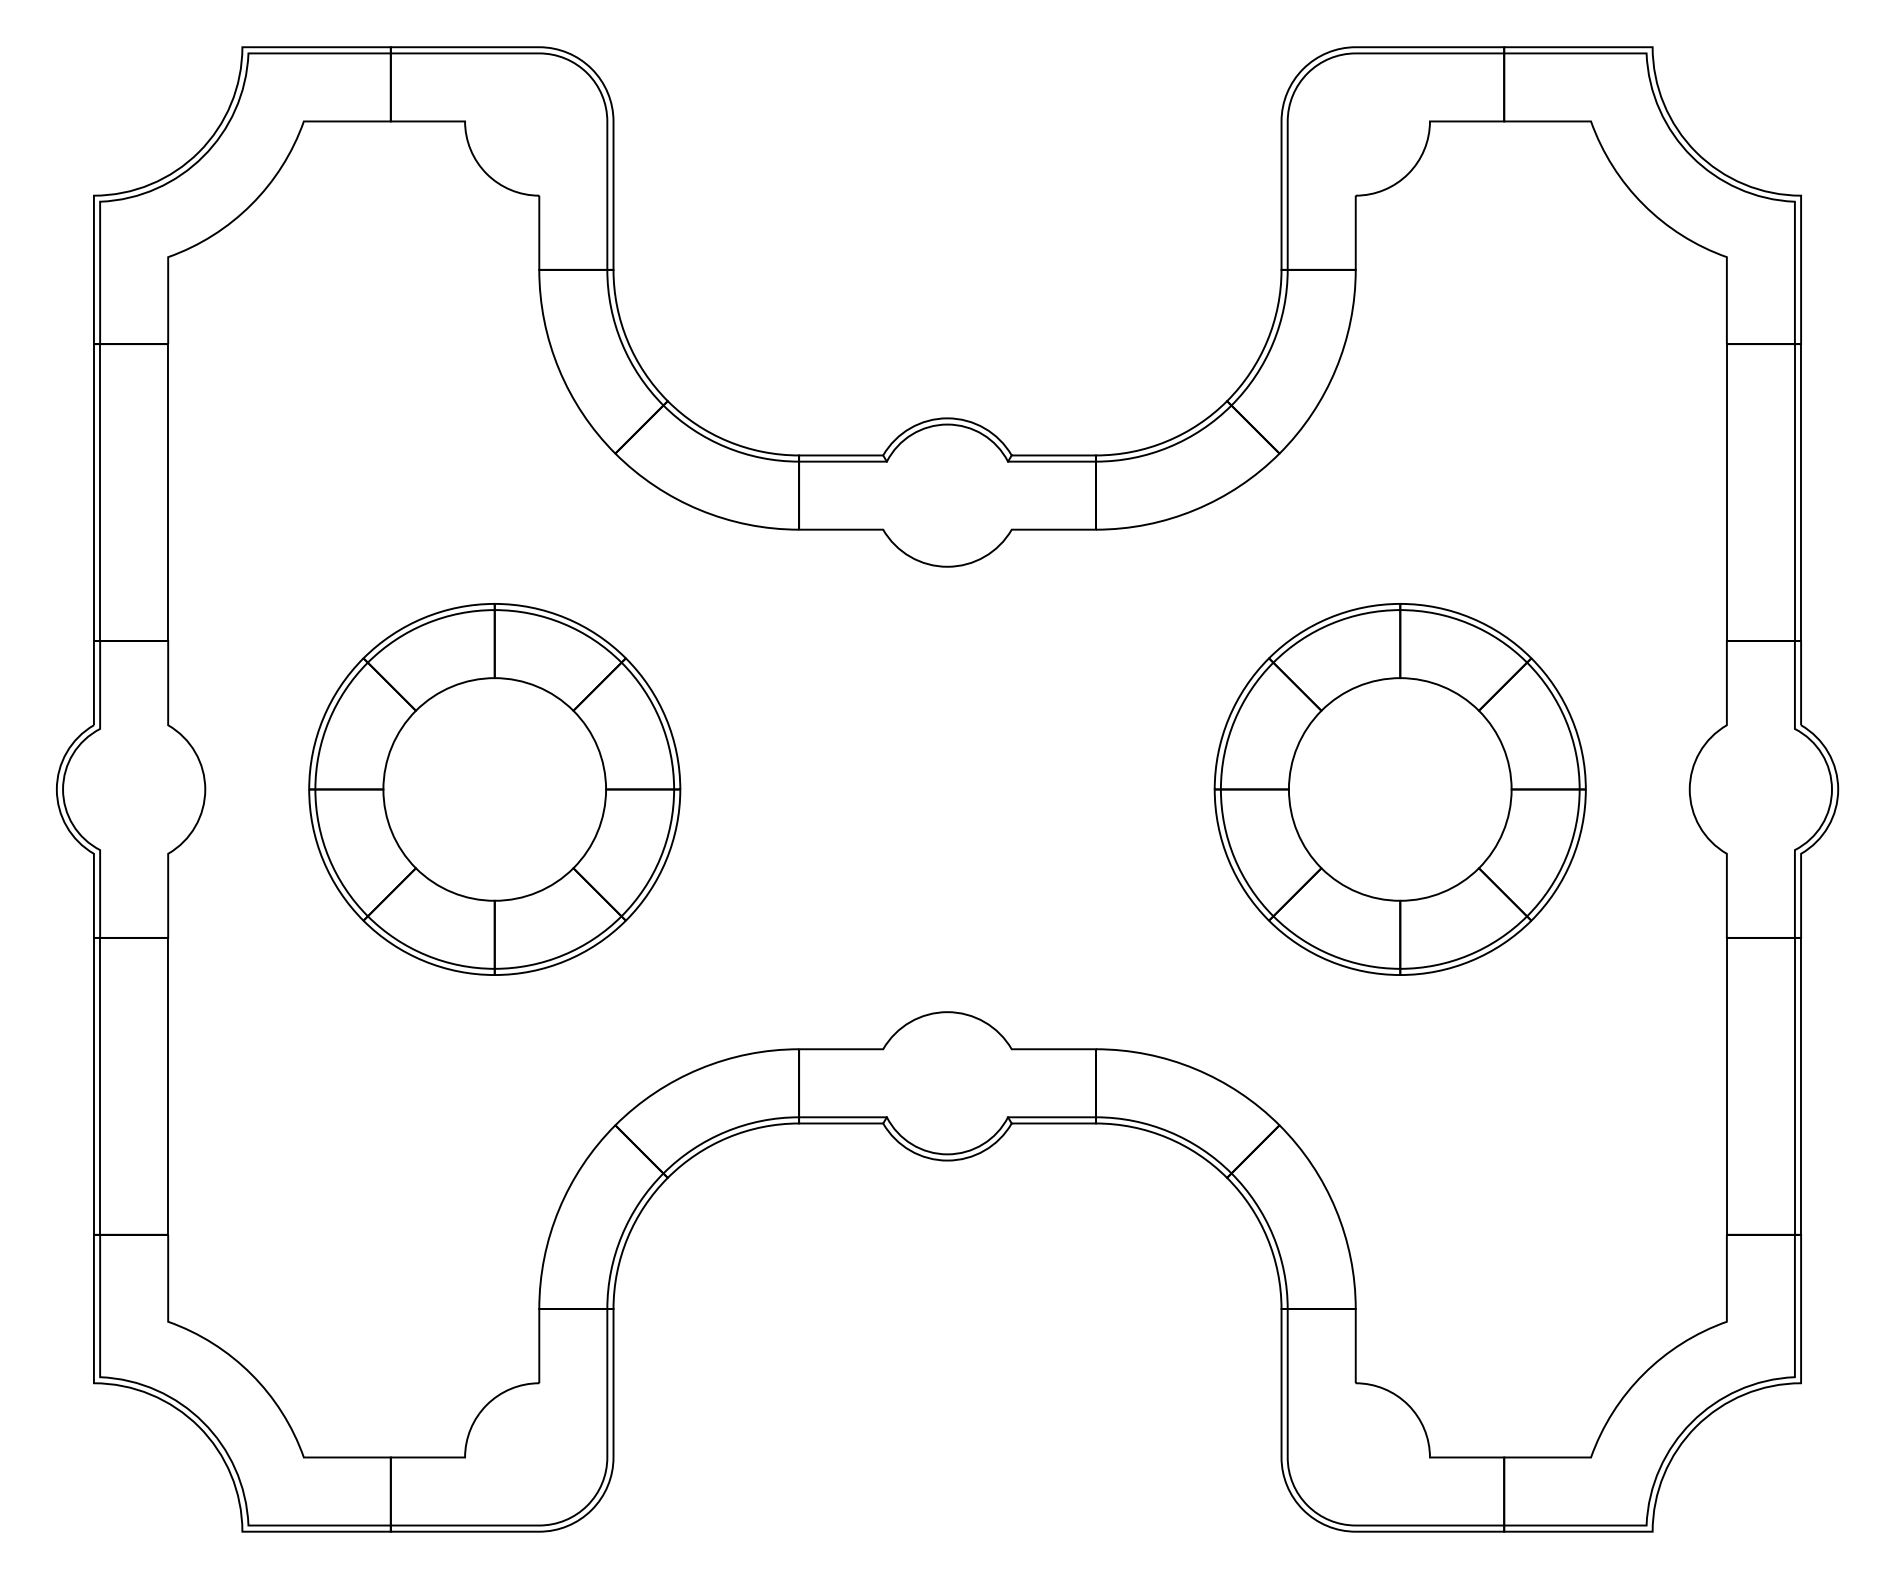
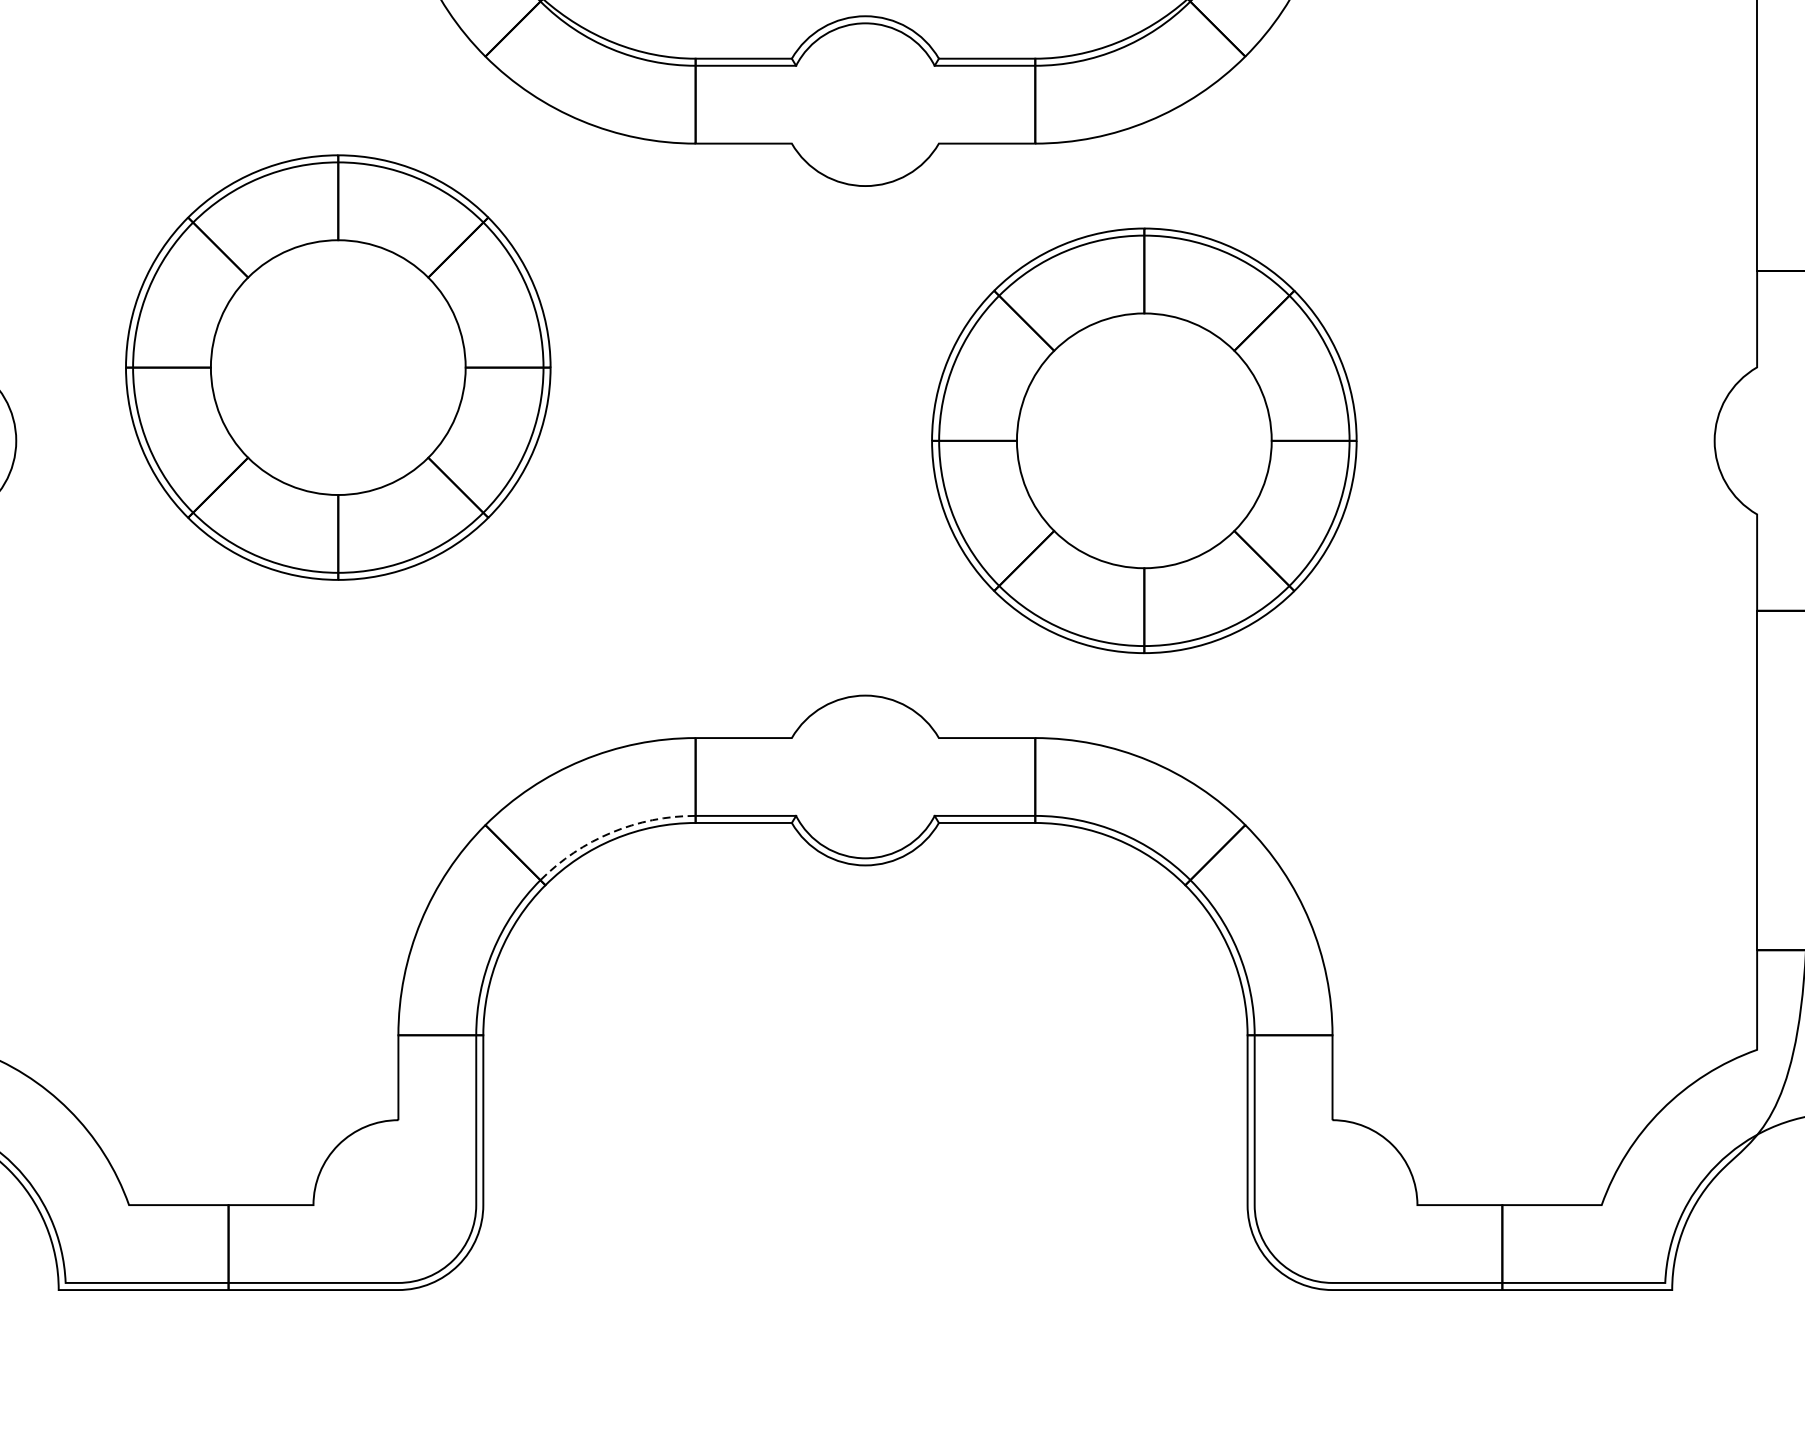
part: (494, 789) -> (338, 367), moved
part: (1399, 789) -> (1143, 440), moved
arc: (725, 1131) -> (611, 832), solid -> dashed

